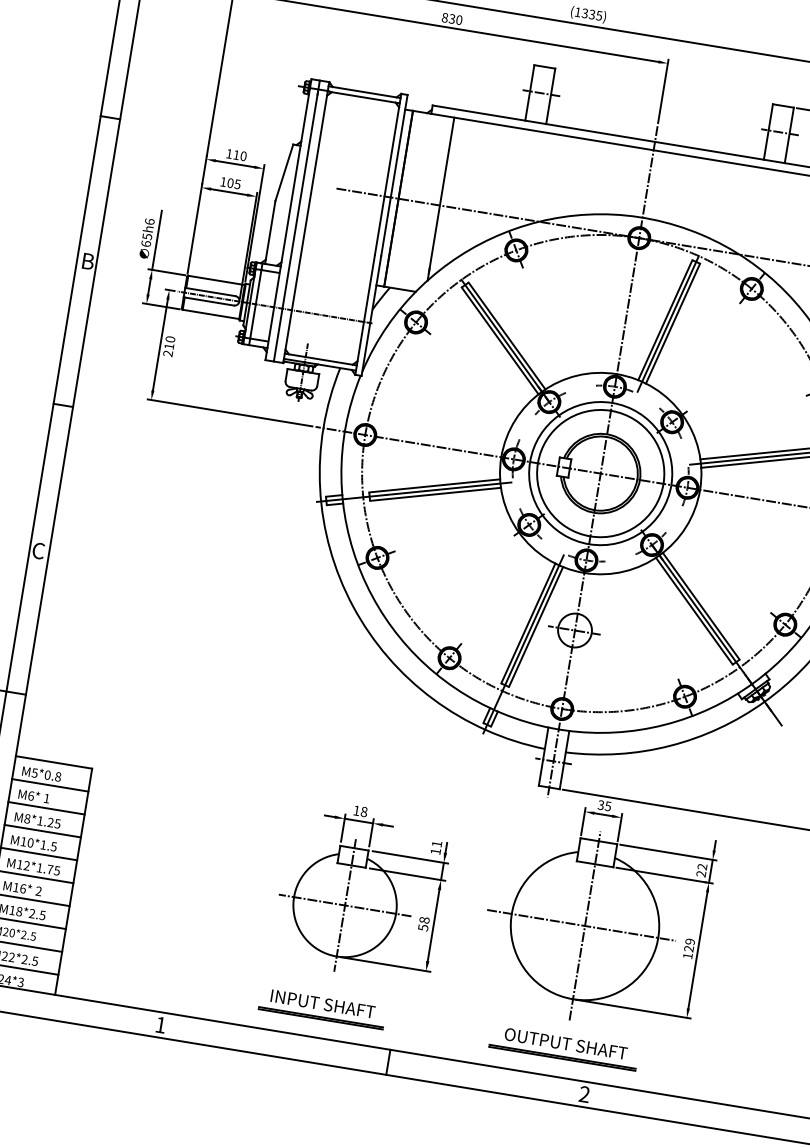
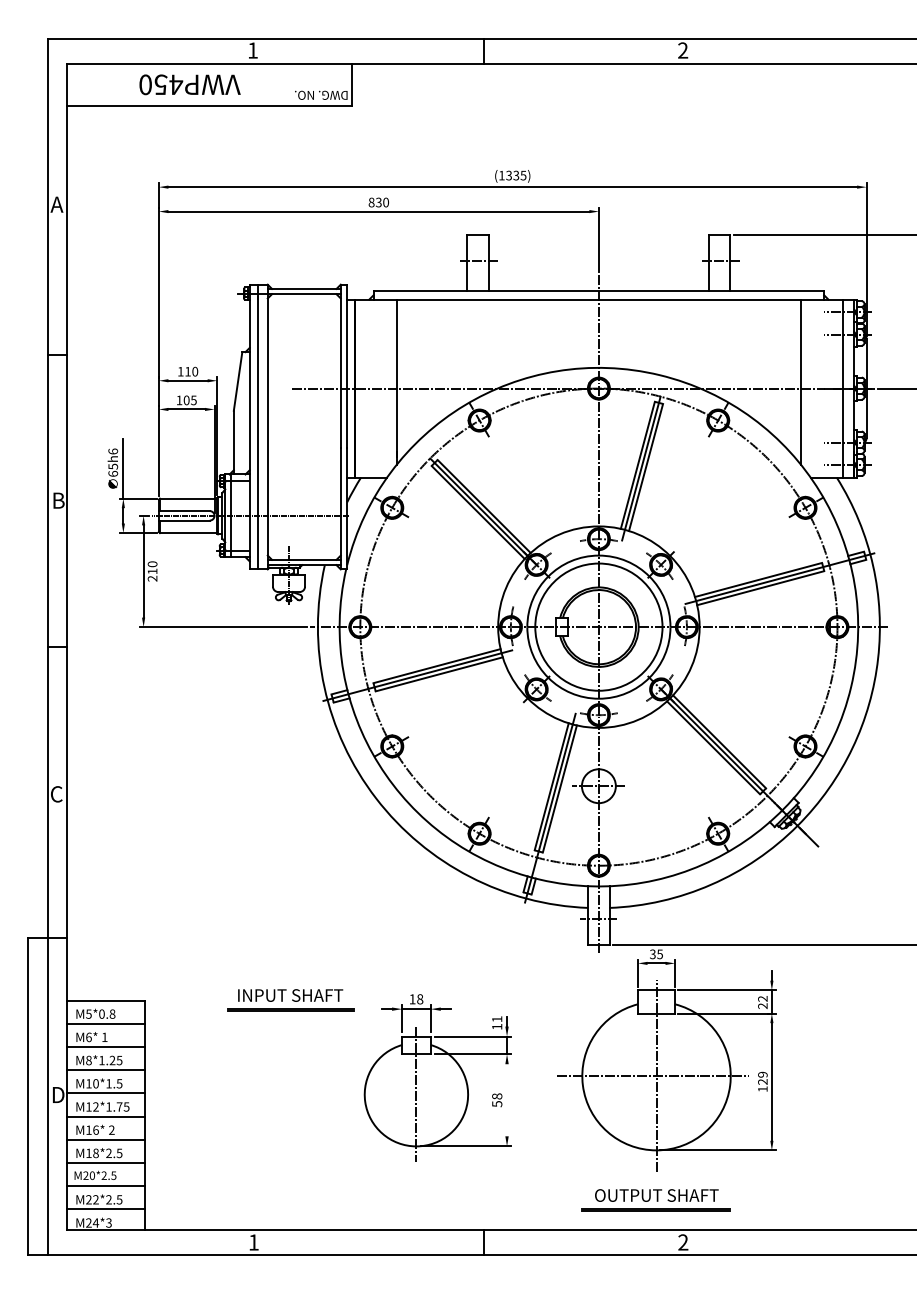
line: (345, 905) -> (416, 1094), removed
line: (434, 925) -> (507, 1100), removed
part: (322, 1008) -> (290, 1000), moved

